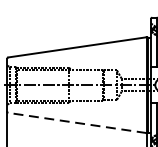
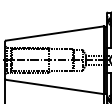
line: (76, 122) -> (54, 86), dashed -> solid

